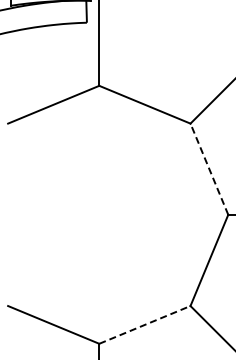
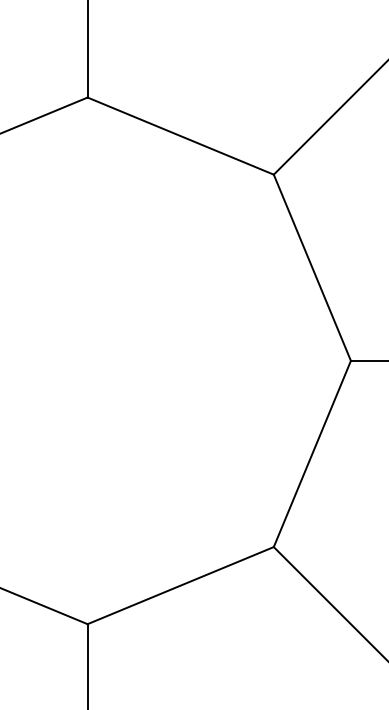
line: (209, 168) -> (312, 266), dashed -> solid
line: (145, 324) -> (181, 584), dashed -> solid

